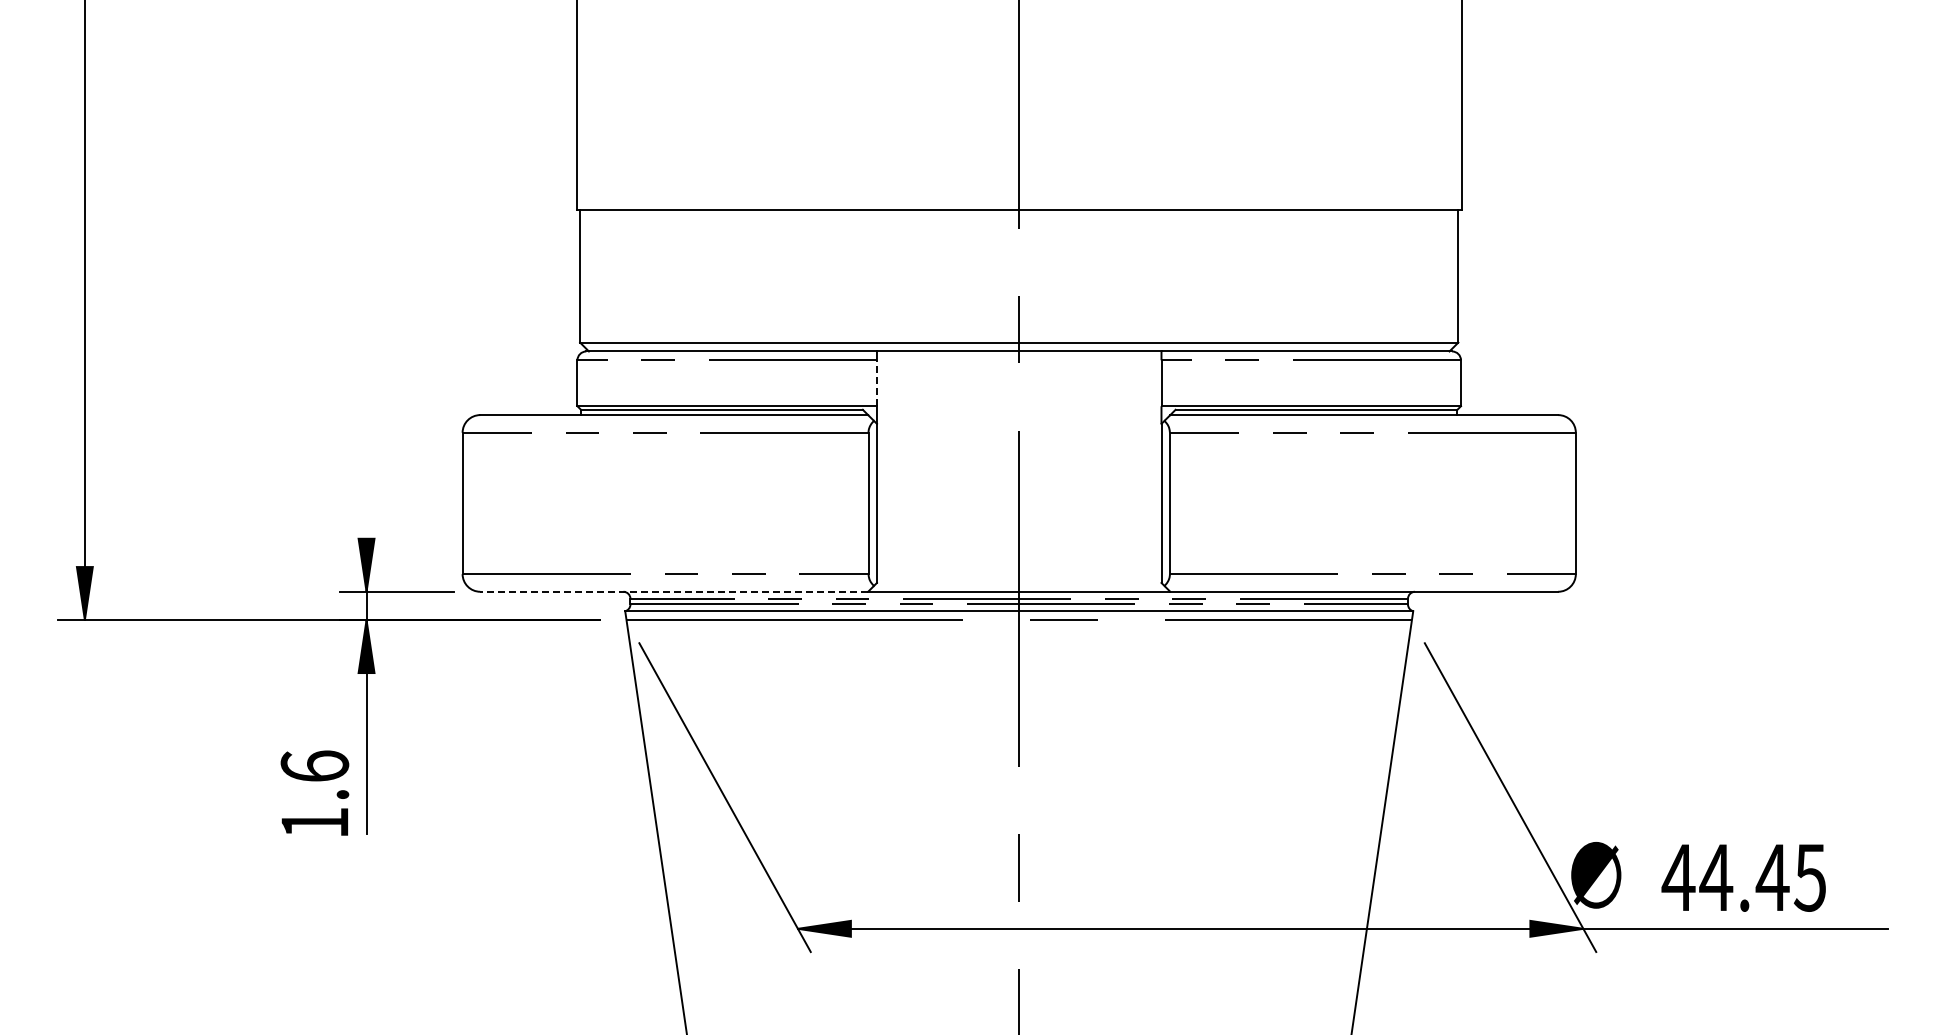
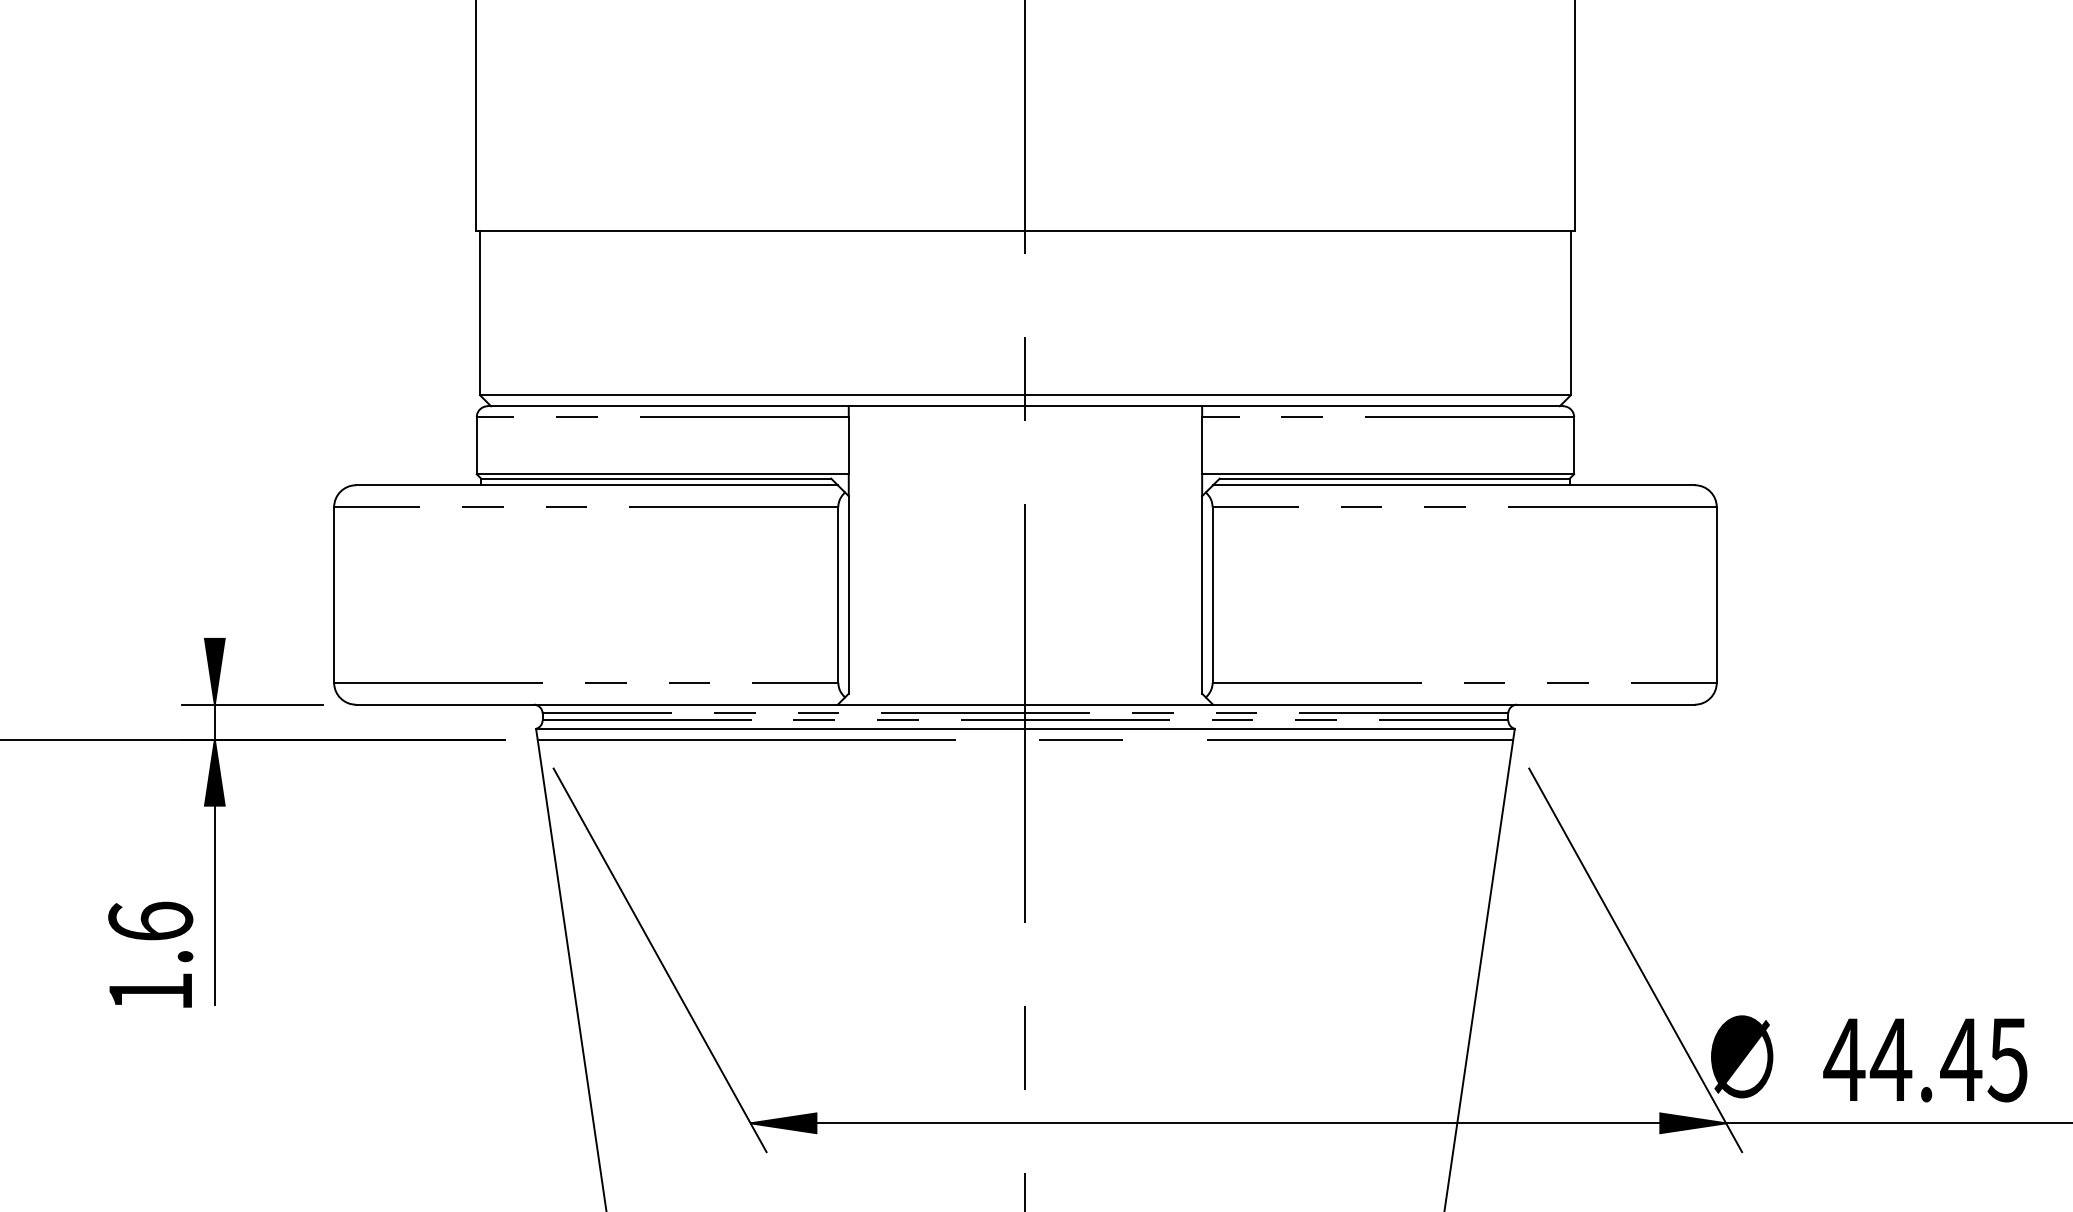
line: (876, 383) -> (848, 446), dashed -> solid
line: (674, 591) -> (597, 704), dashed -> solid

